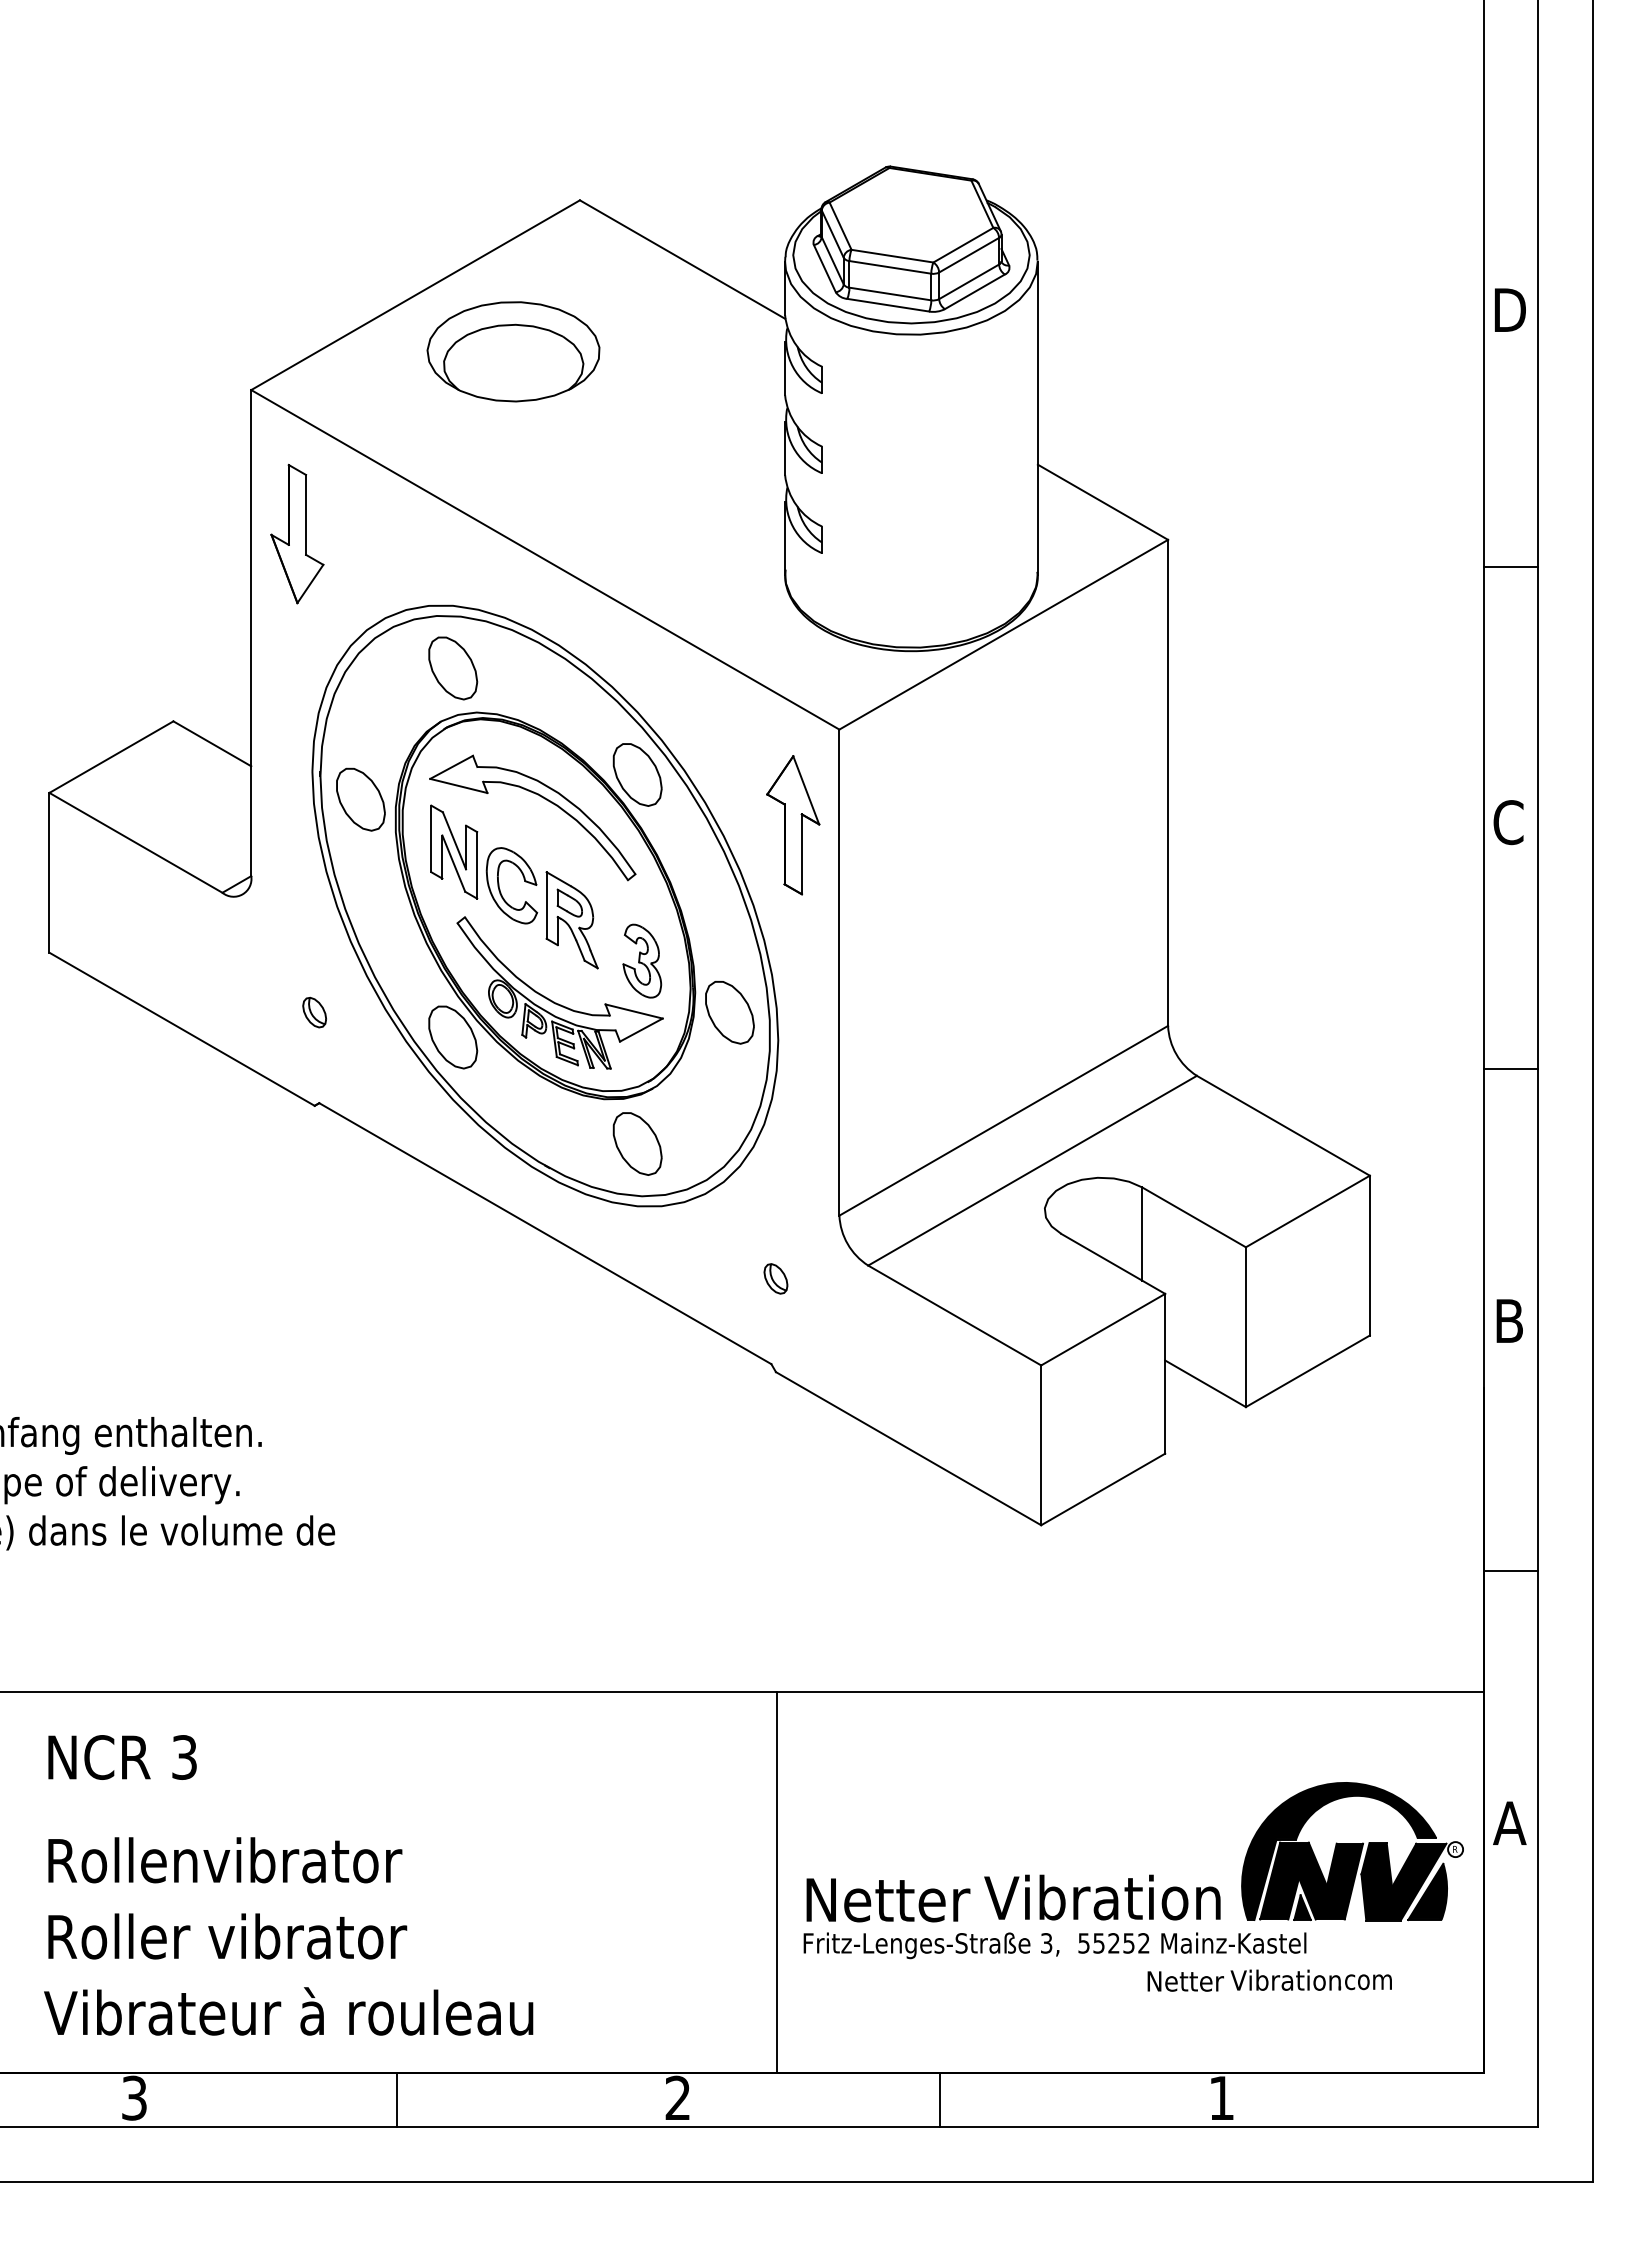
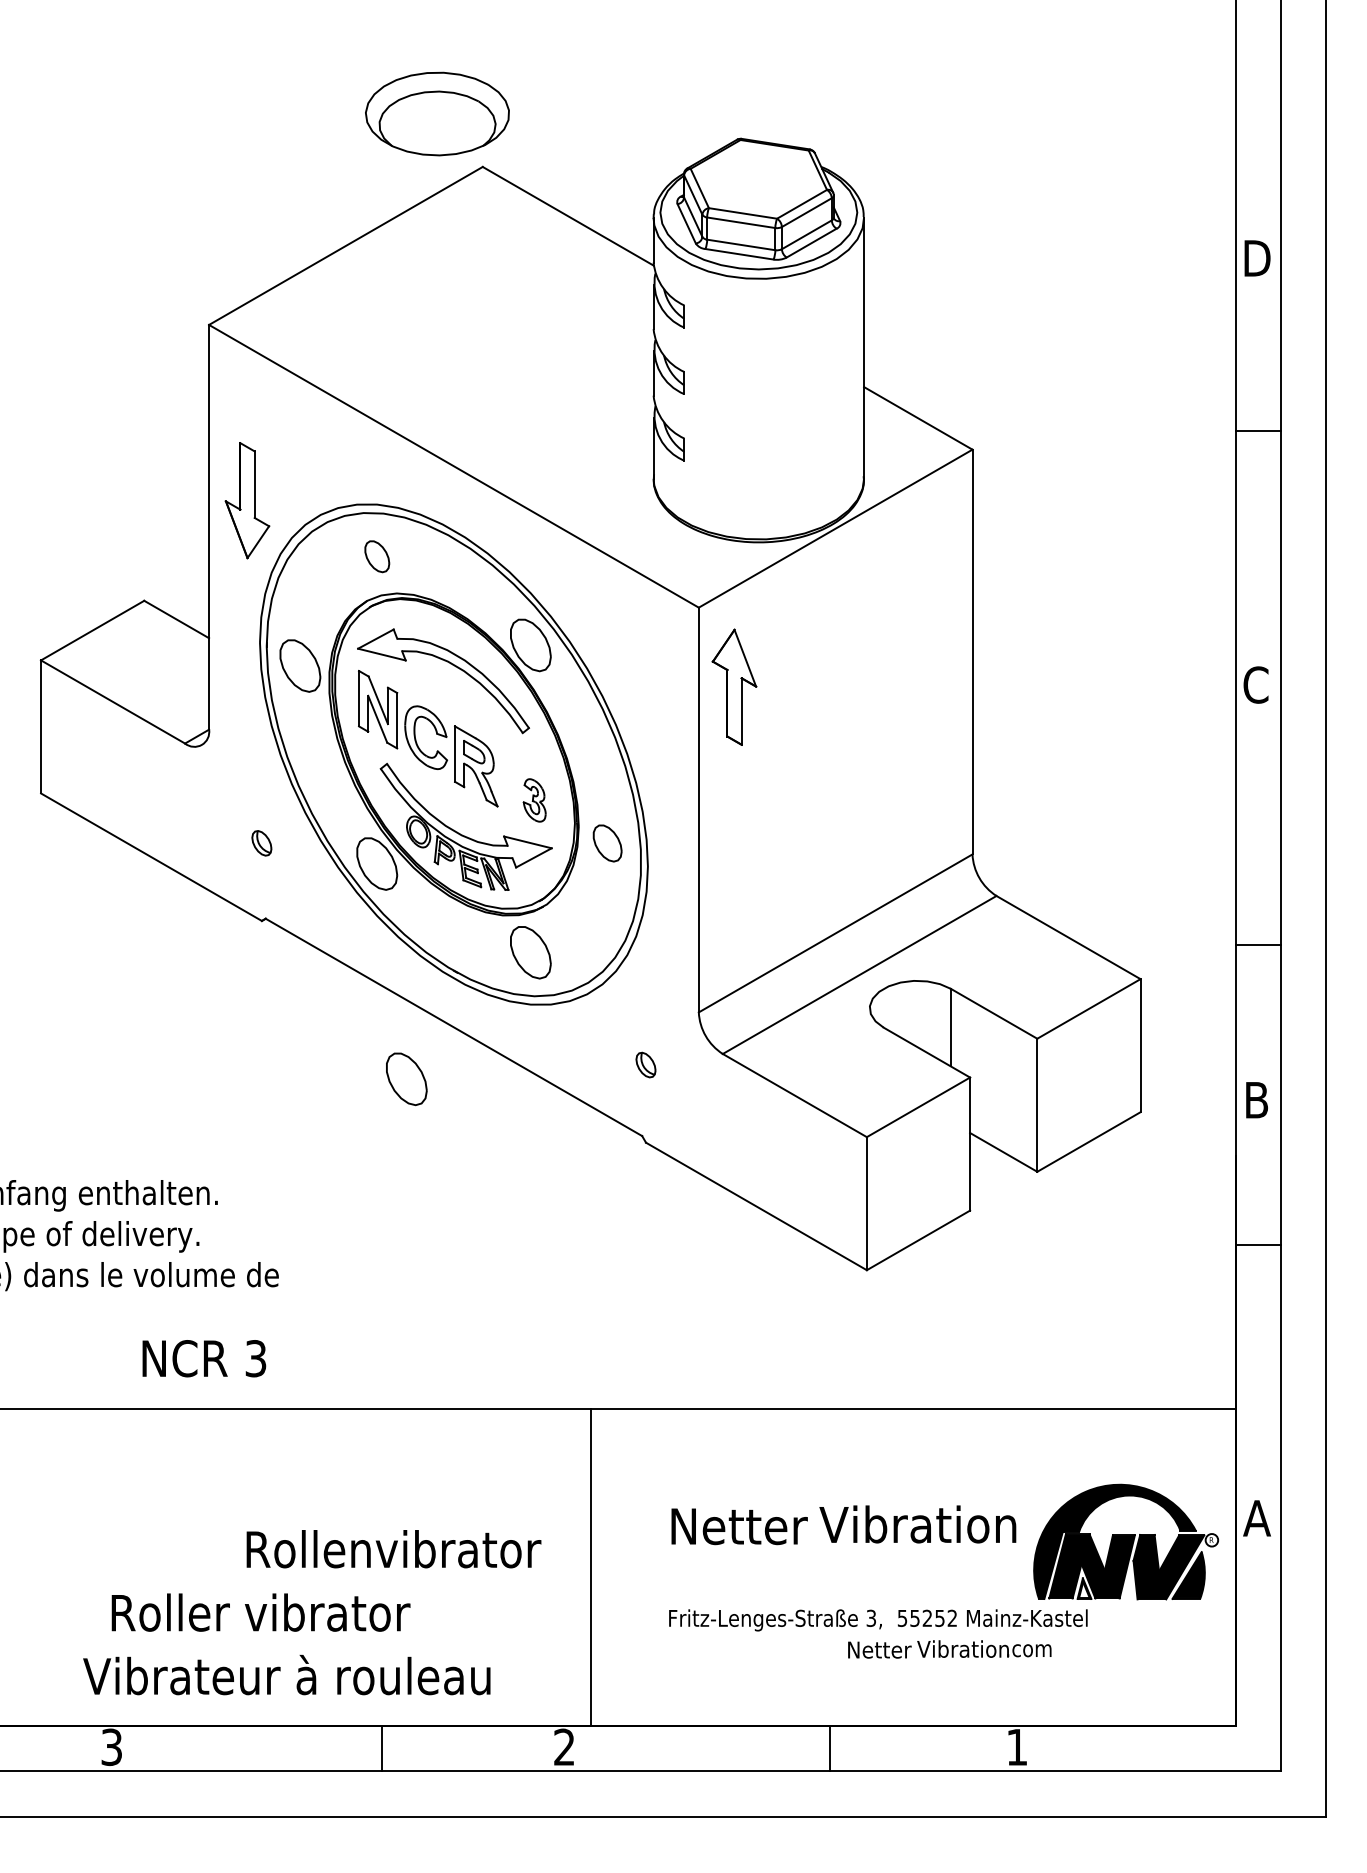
part: (513, 351) -> (437, 113), moved
part: (297, 533) -> (247, 500), moved
line: (1511, 566) -> (1258, 430), moved
part: (453, 668) -> (377, 556), size x0.6
part: (793, 825) -> (734, 687), moved
part: (642, 960) -> (534, 799), size x0.7
part: (729, 1012) -> (607, 843), size x0.7
line: (1511, 1068) -> (1258, 944), moved
part: (488, 1295) -> (406, 1078), added
line: (1511, 1570) -> (1258, 1244), moved
text: (122, 1757) -> (204, 1358), moved
text: (225, 1860) -> (394, 1549), moved
line: (777, 1882) -> (591, 1567), moved
text: (1013, 1898) -> (843, 1525), moved
fill: (1302, 1908) -> (1084, 1589), removed
text: (227, 1936) -> (260, 1612), moved
text: (1269, 1980) -> (949, 1649), moved
text: (288, 2011) -> (286, 1675), moved
line: (396, 2099) -> (381, 1748), moved
line: (940, 2099) -> (829, 1748), moved

